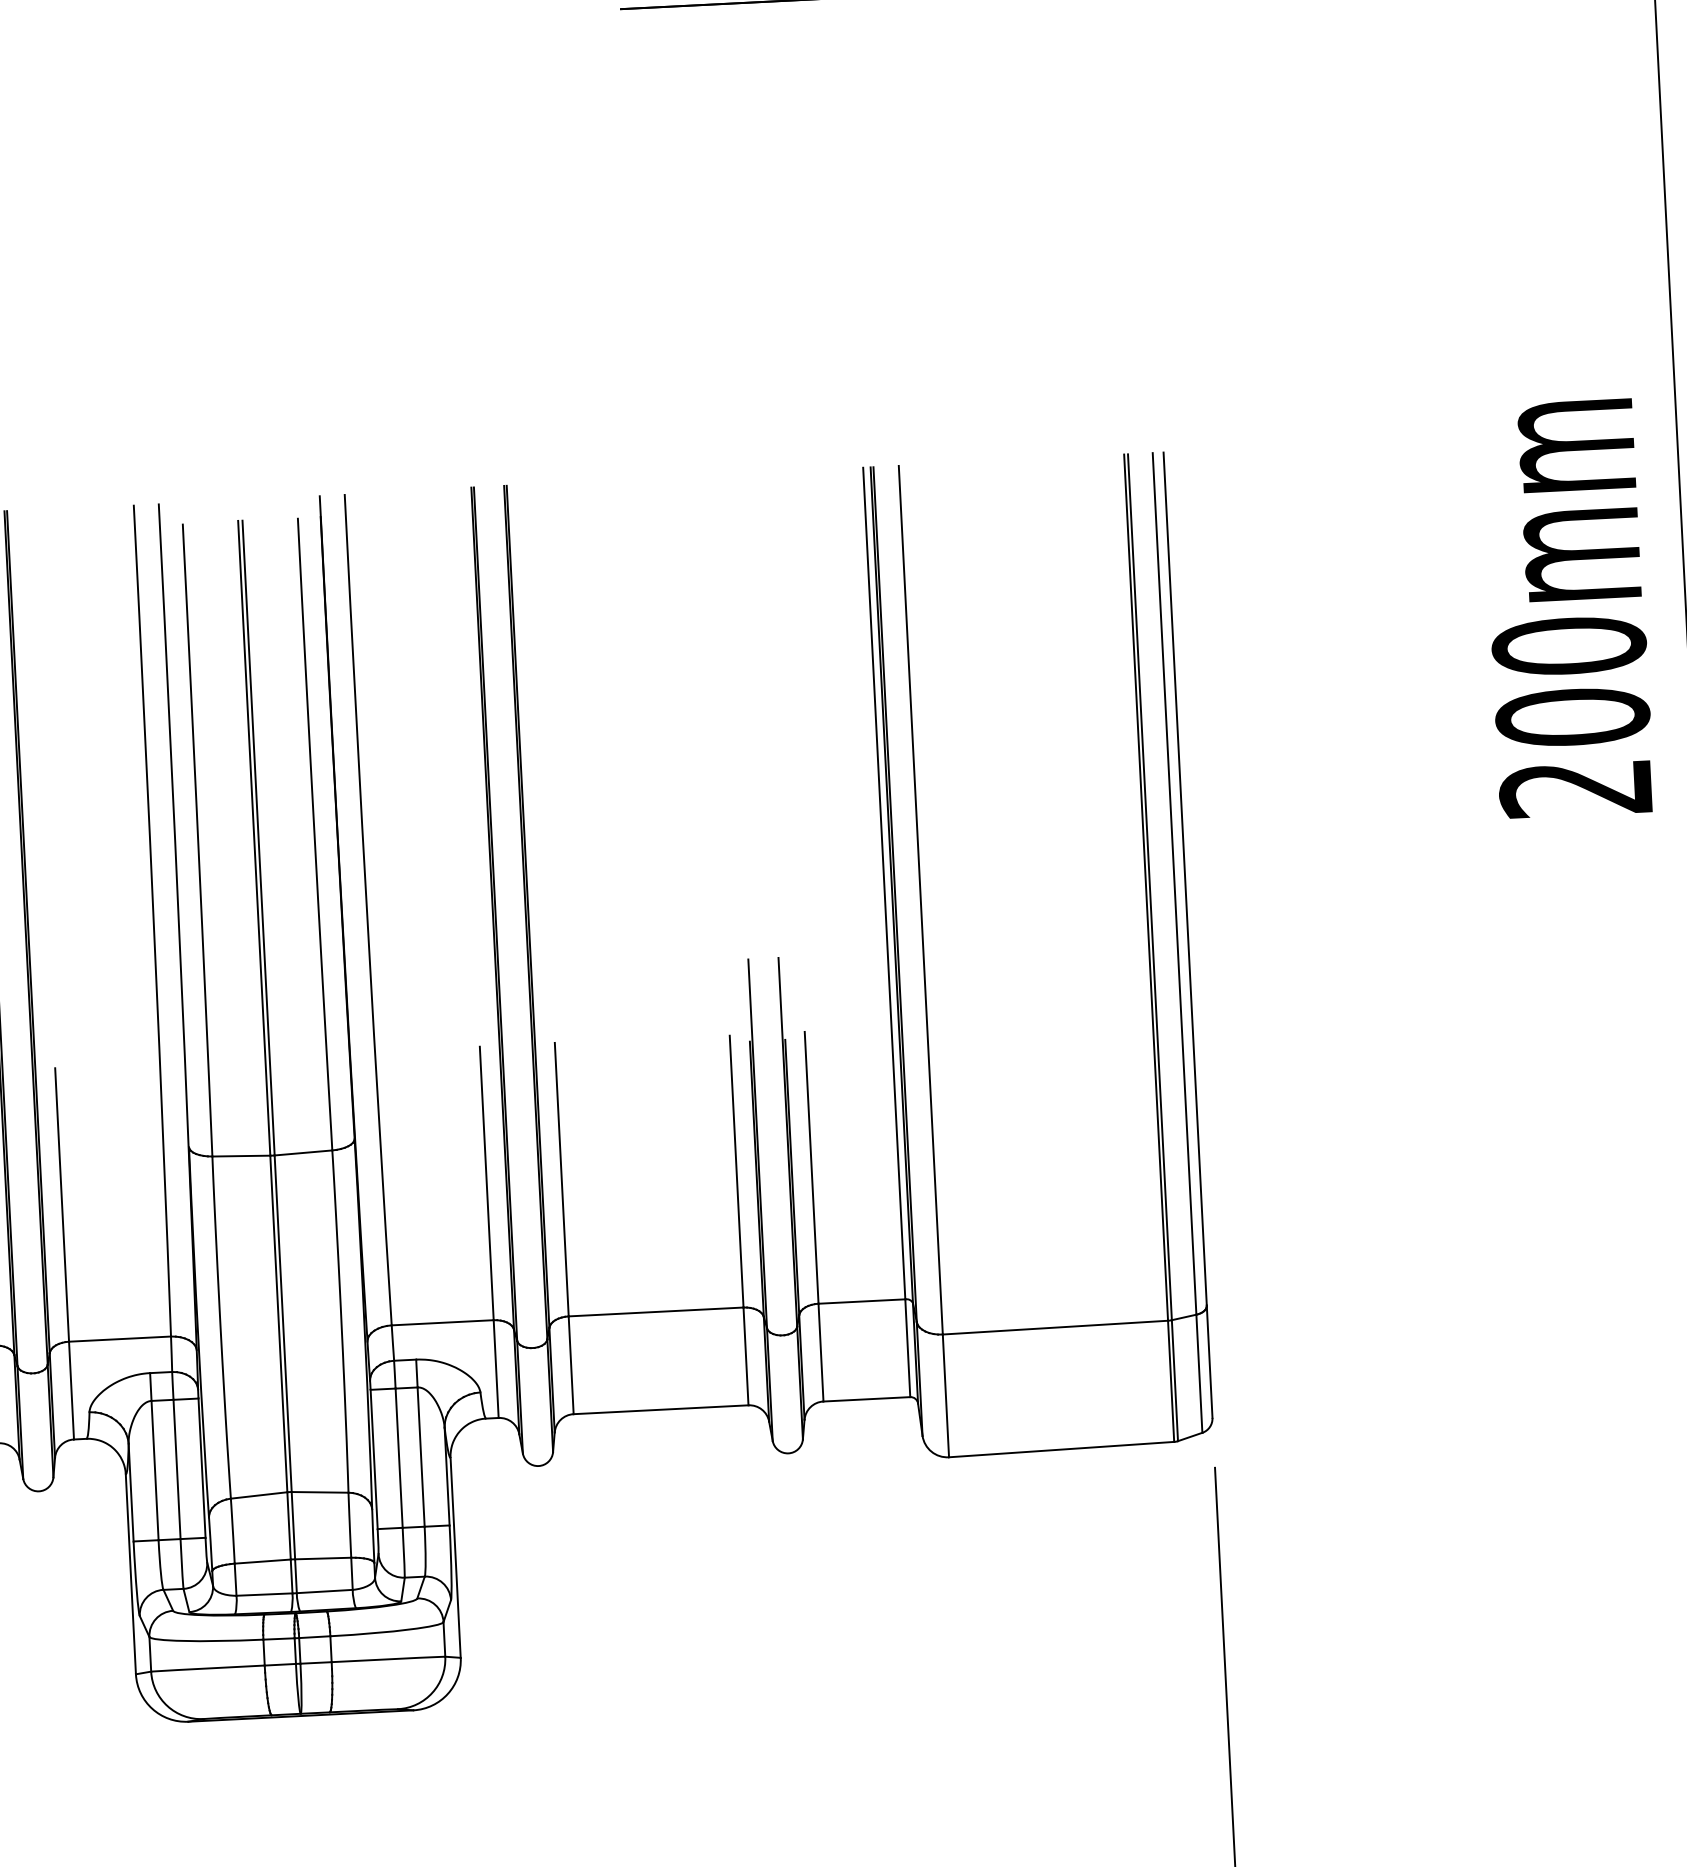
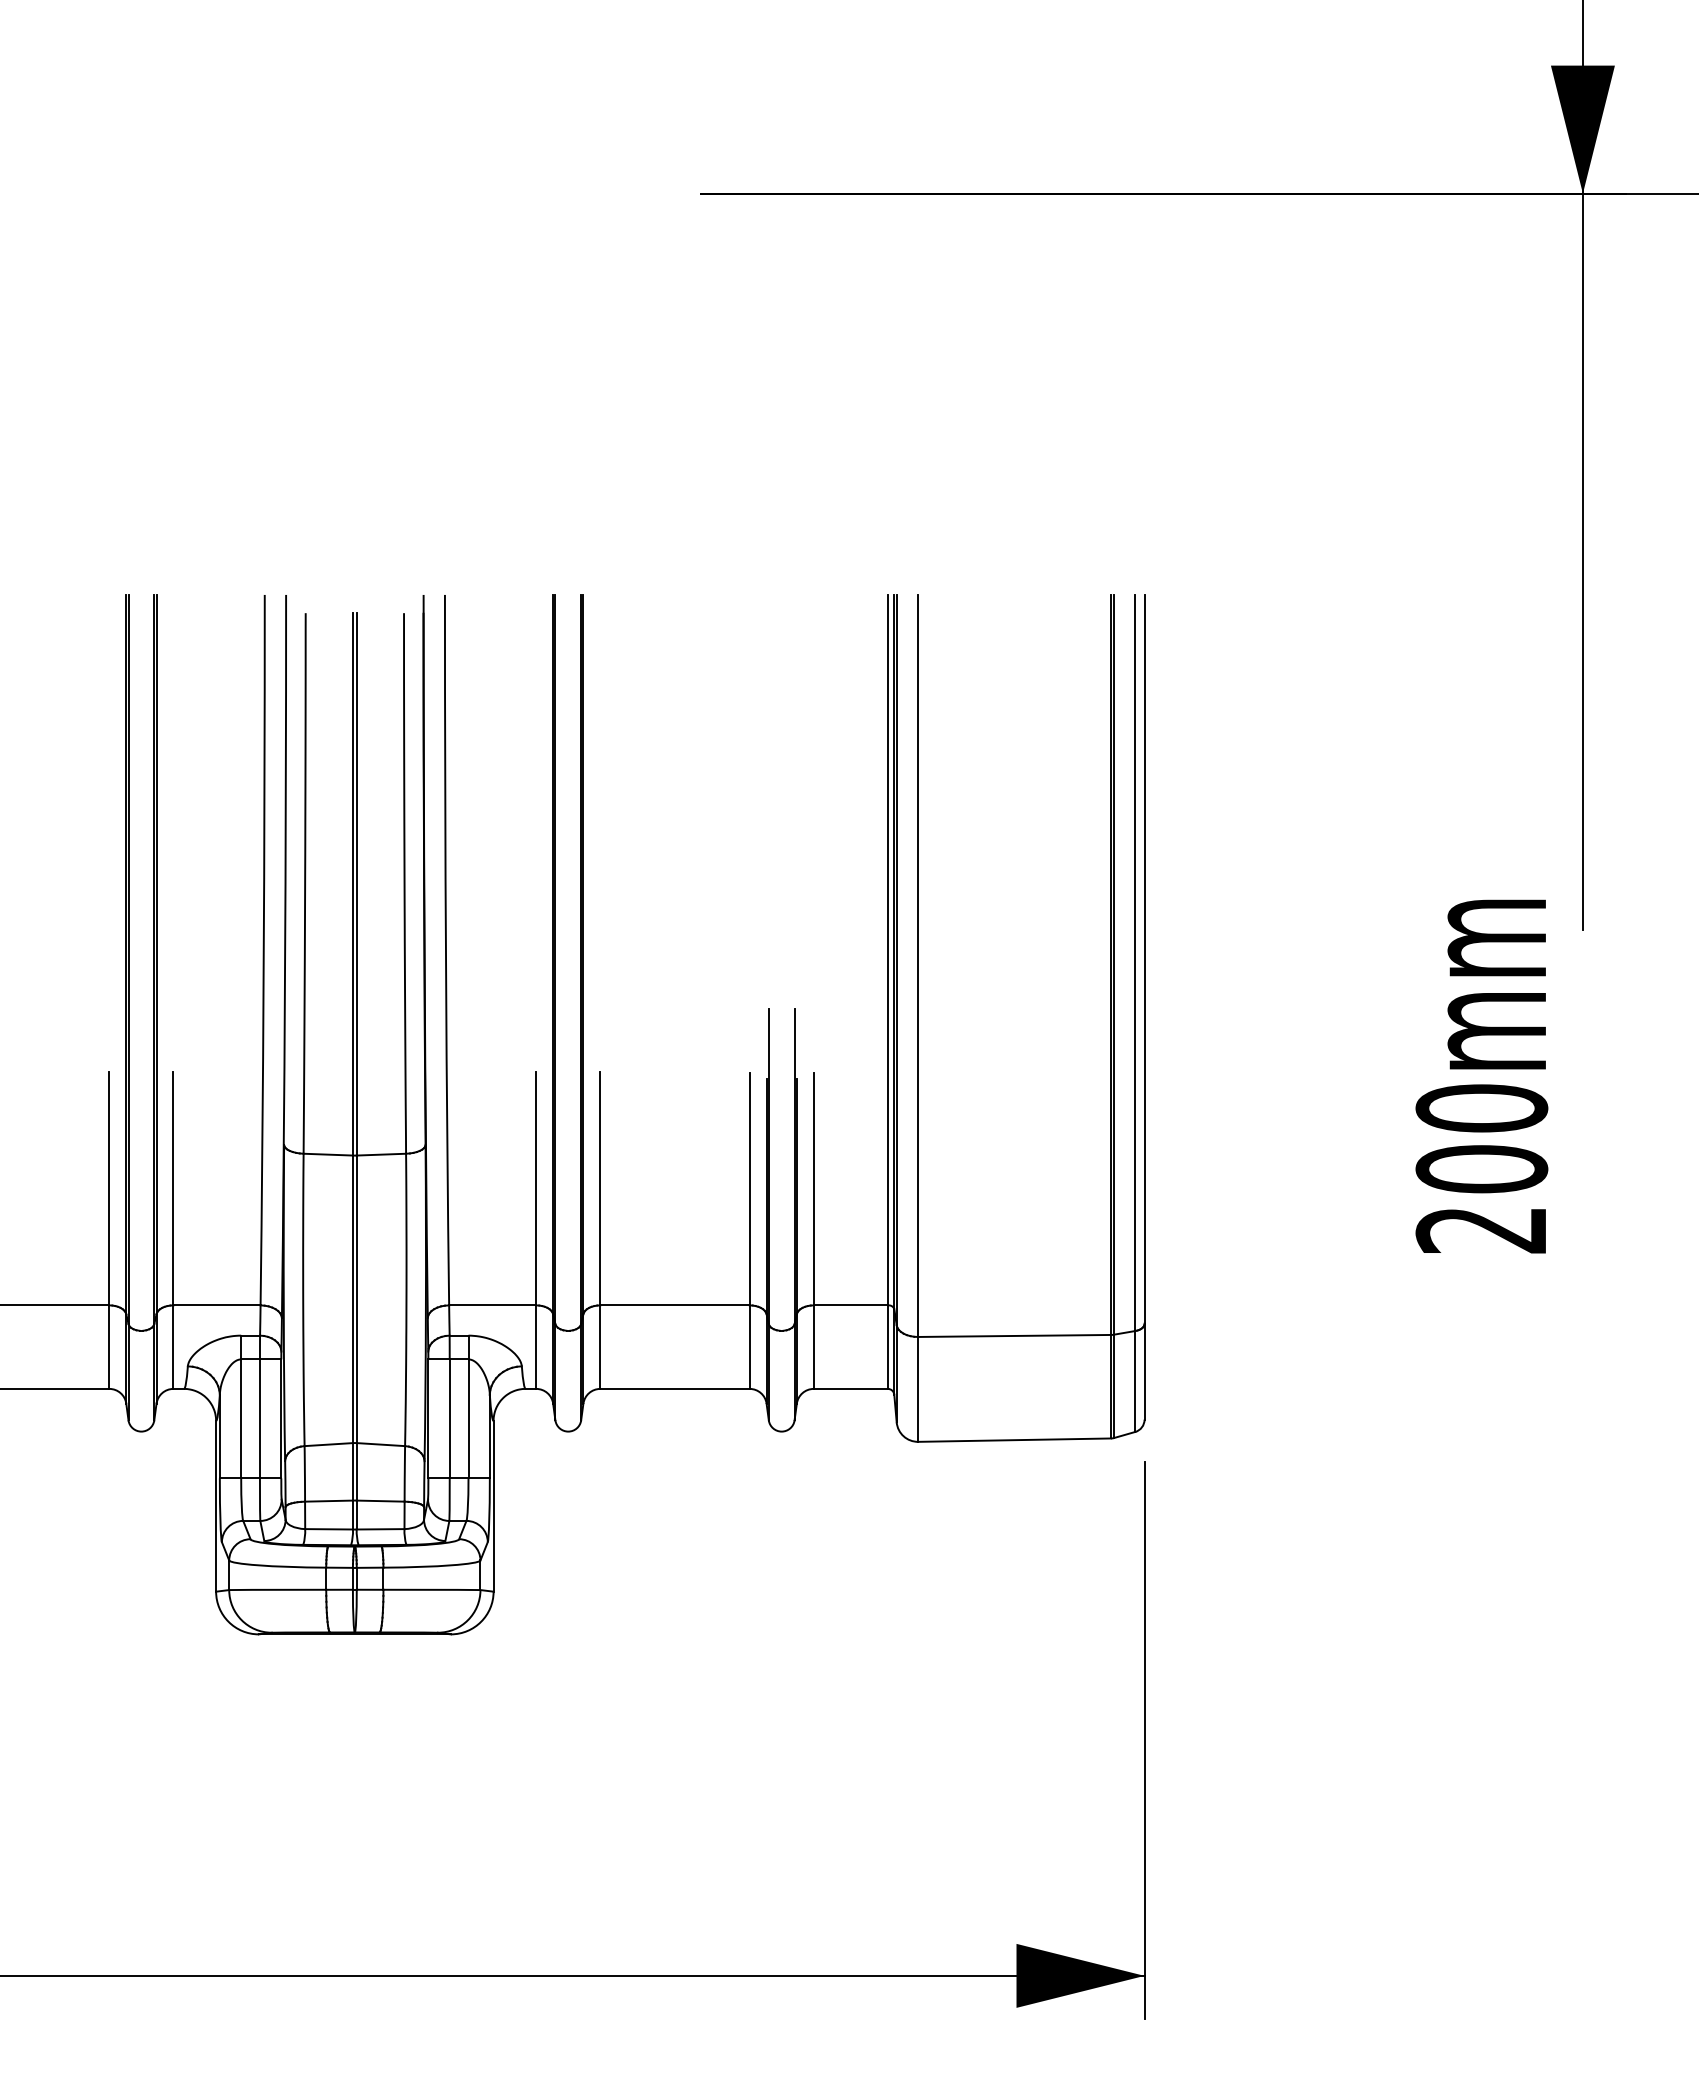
text: (1566, 608) -> (1481, 1076), moved

